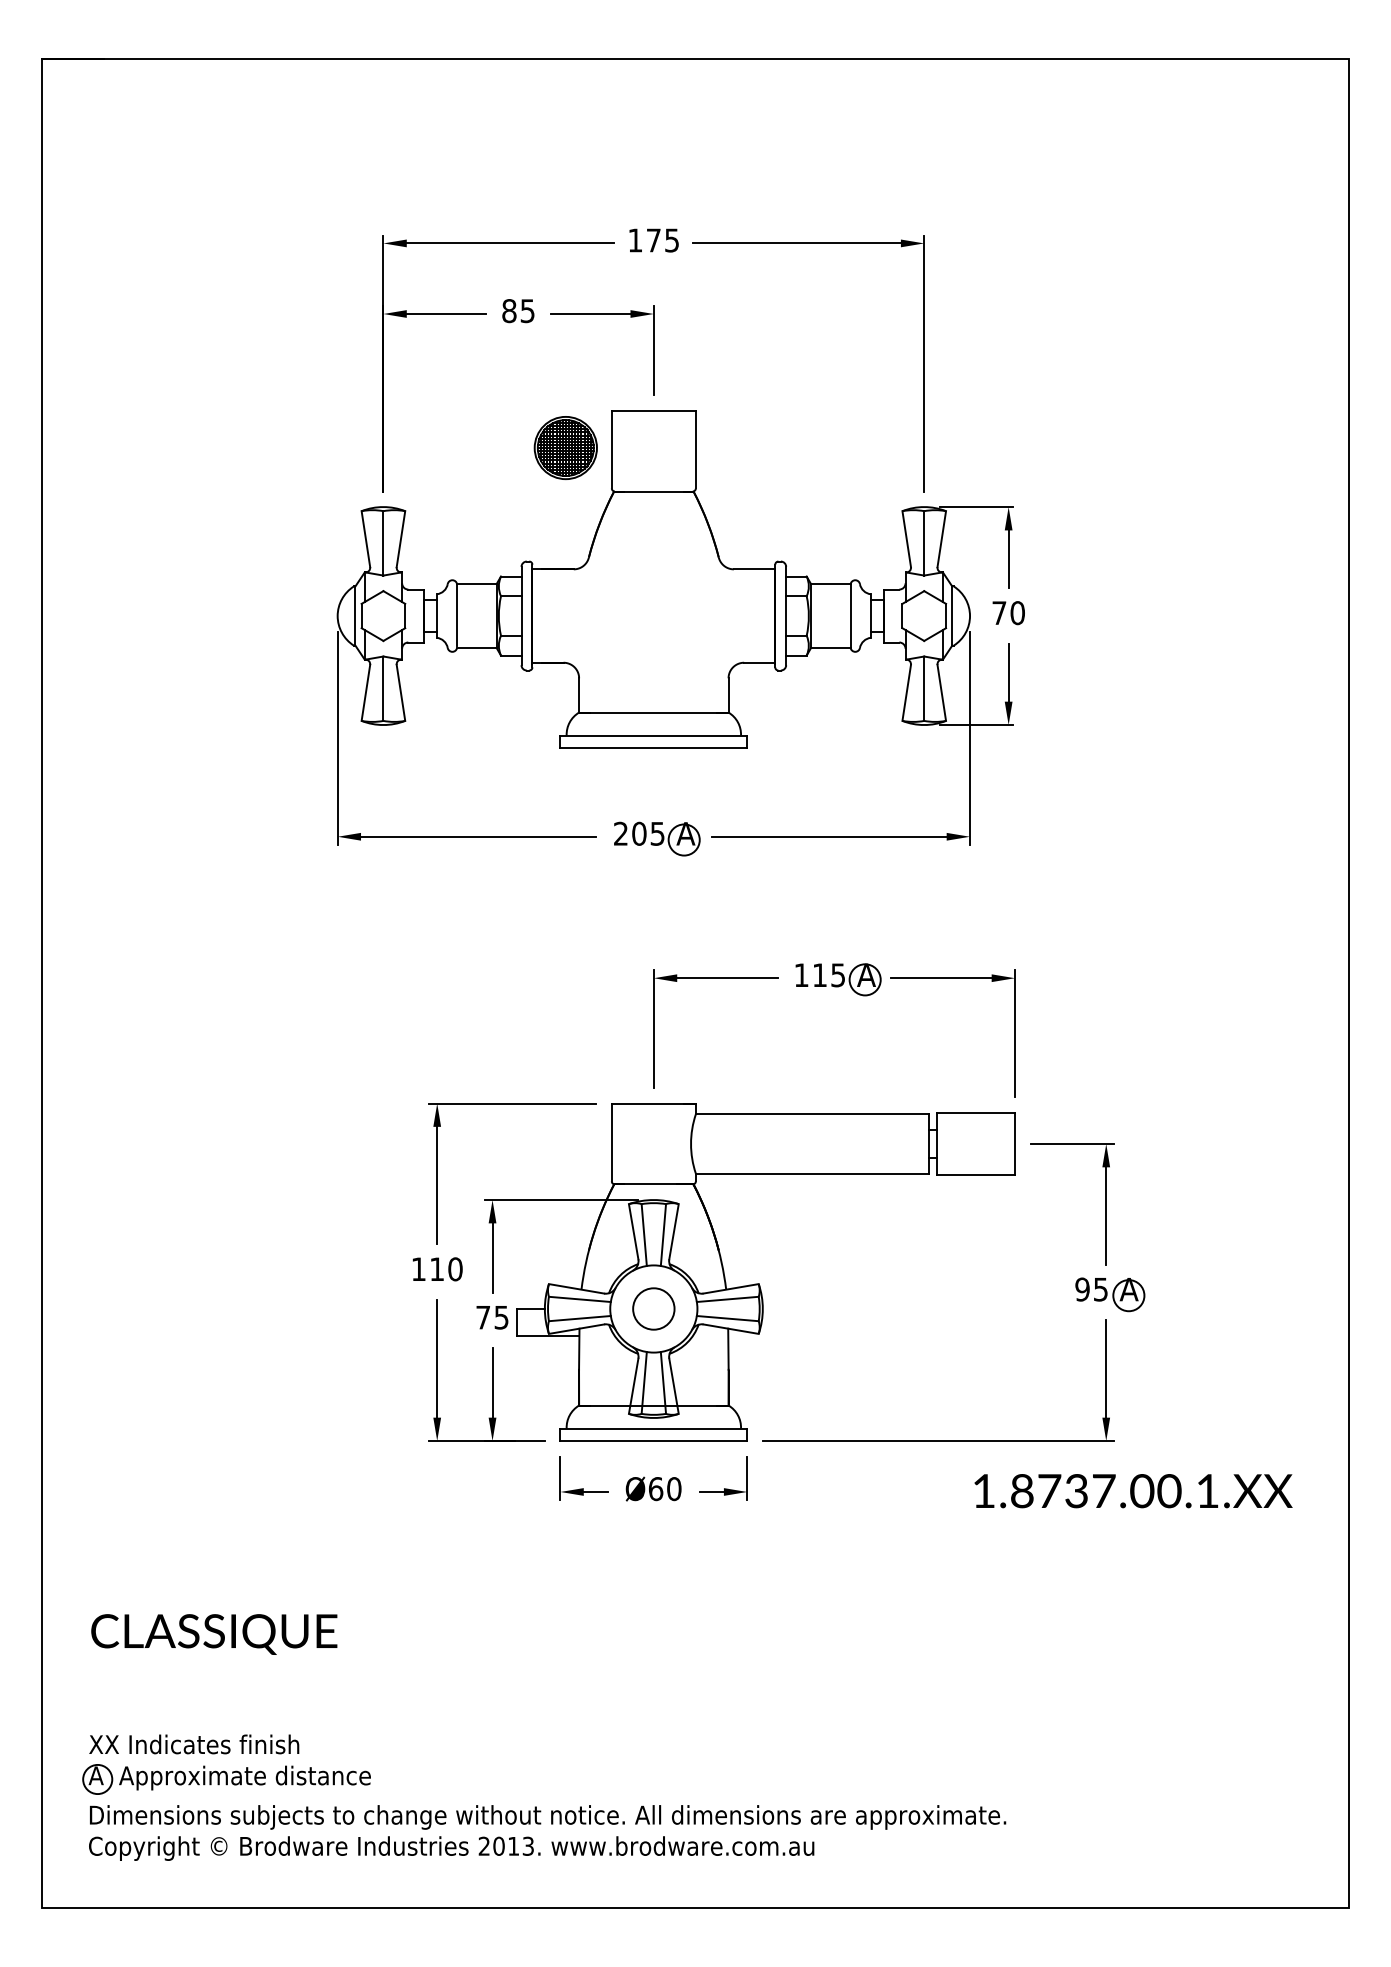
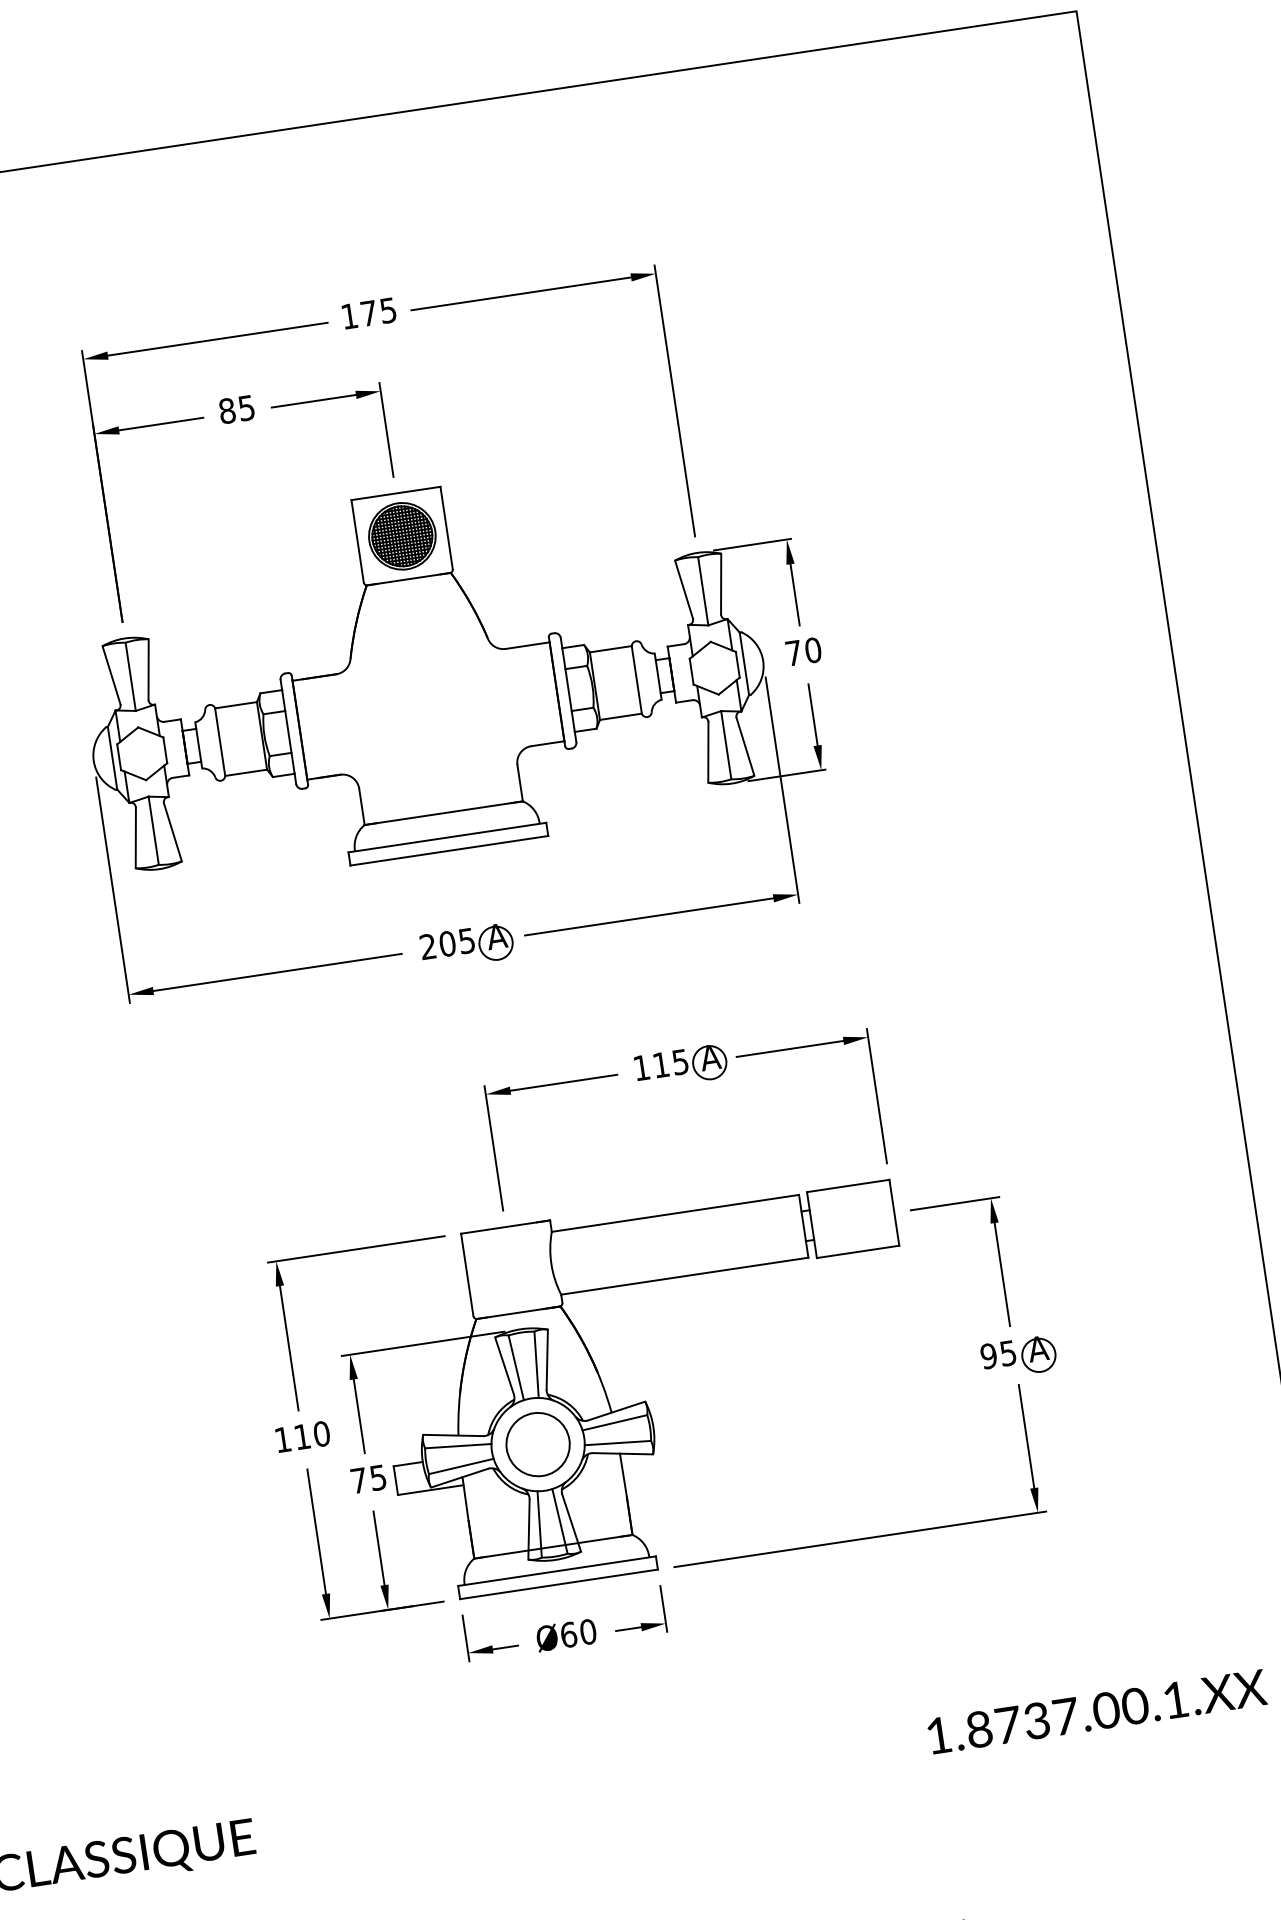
part: (565, 447) -> (401, 535), moved
circle: (653, 1308) -> (537, 1444), size x1.43
text: (1133, 1491) -> (1097, 1712), moved

